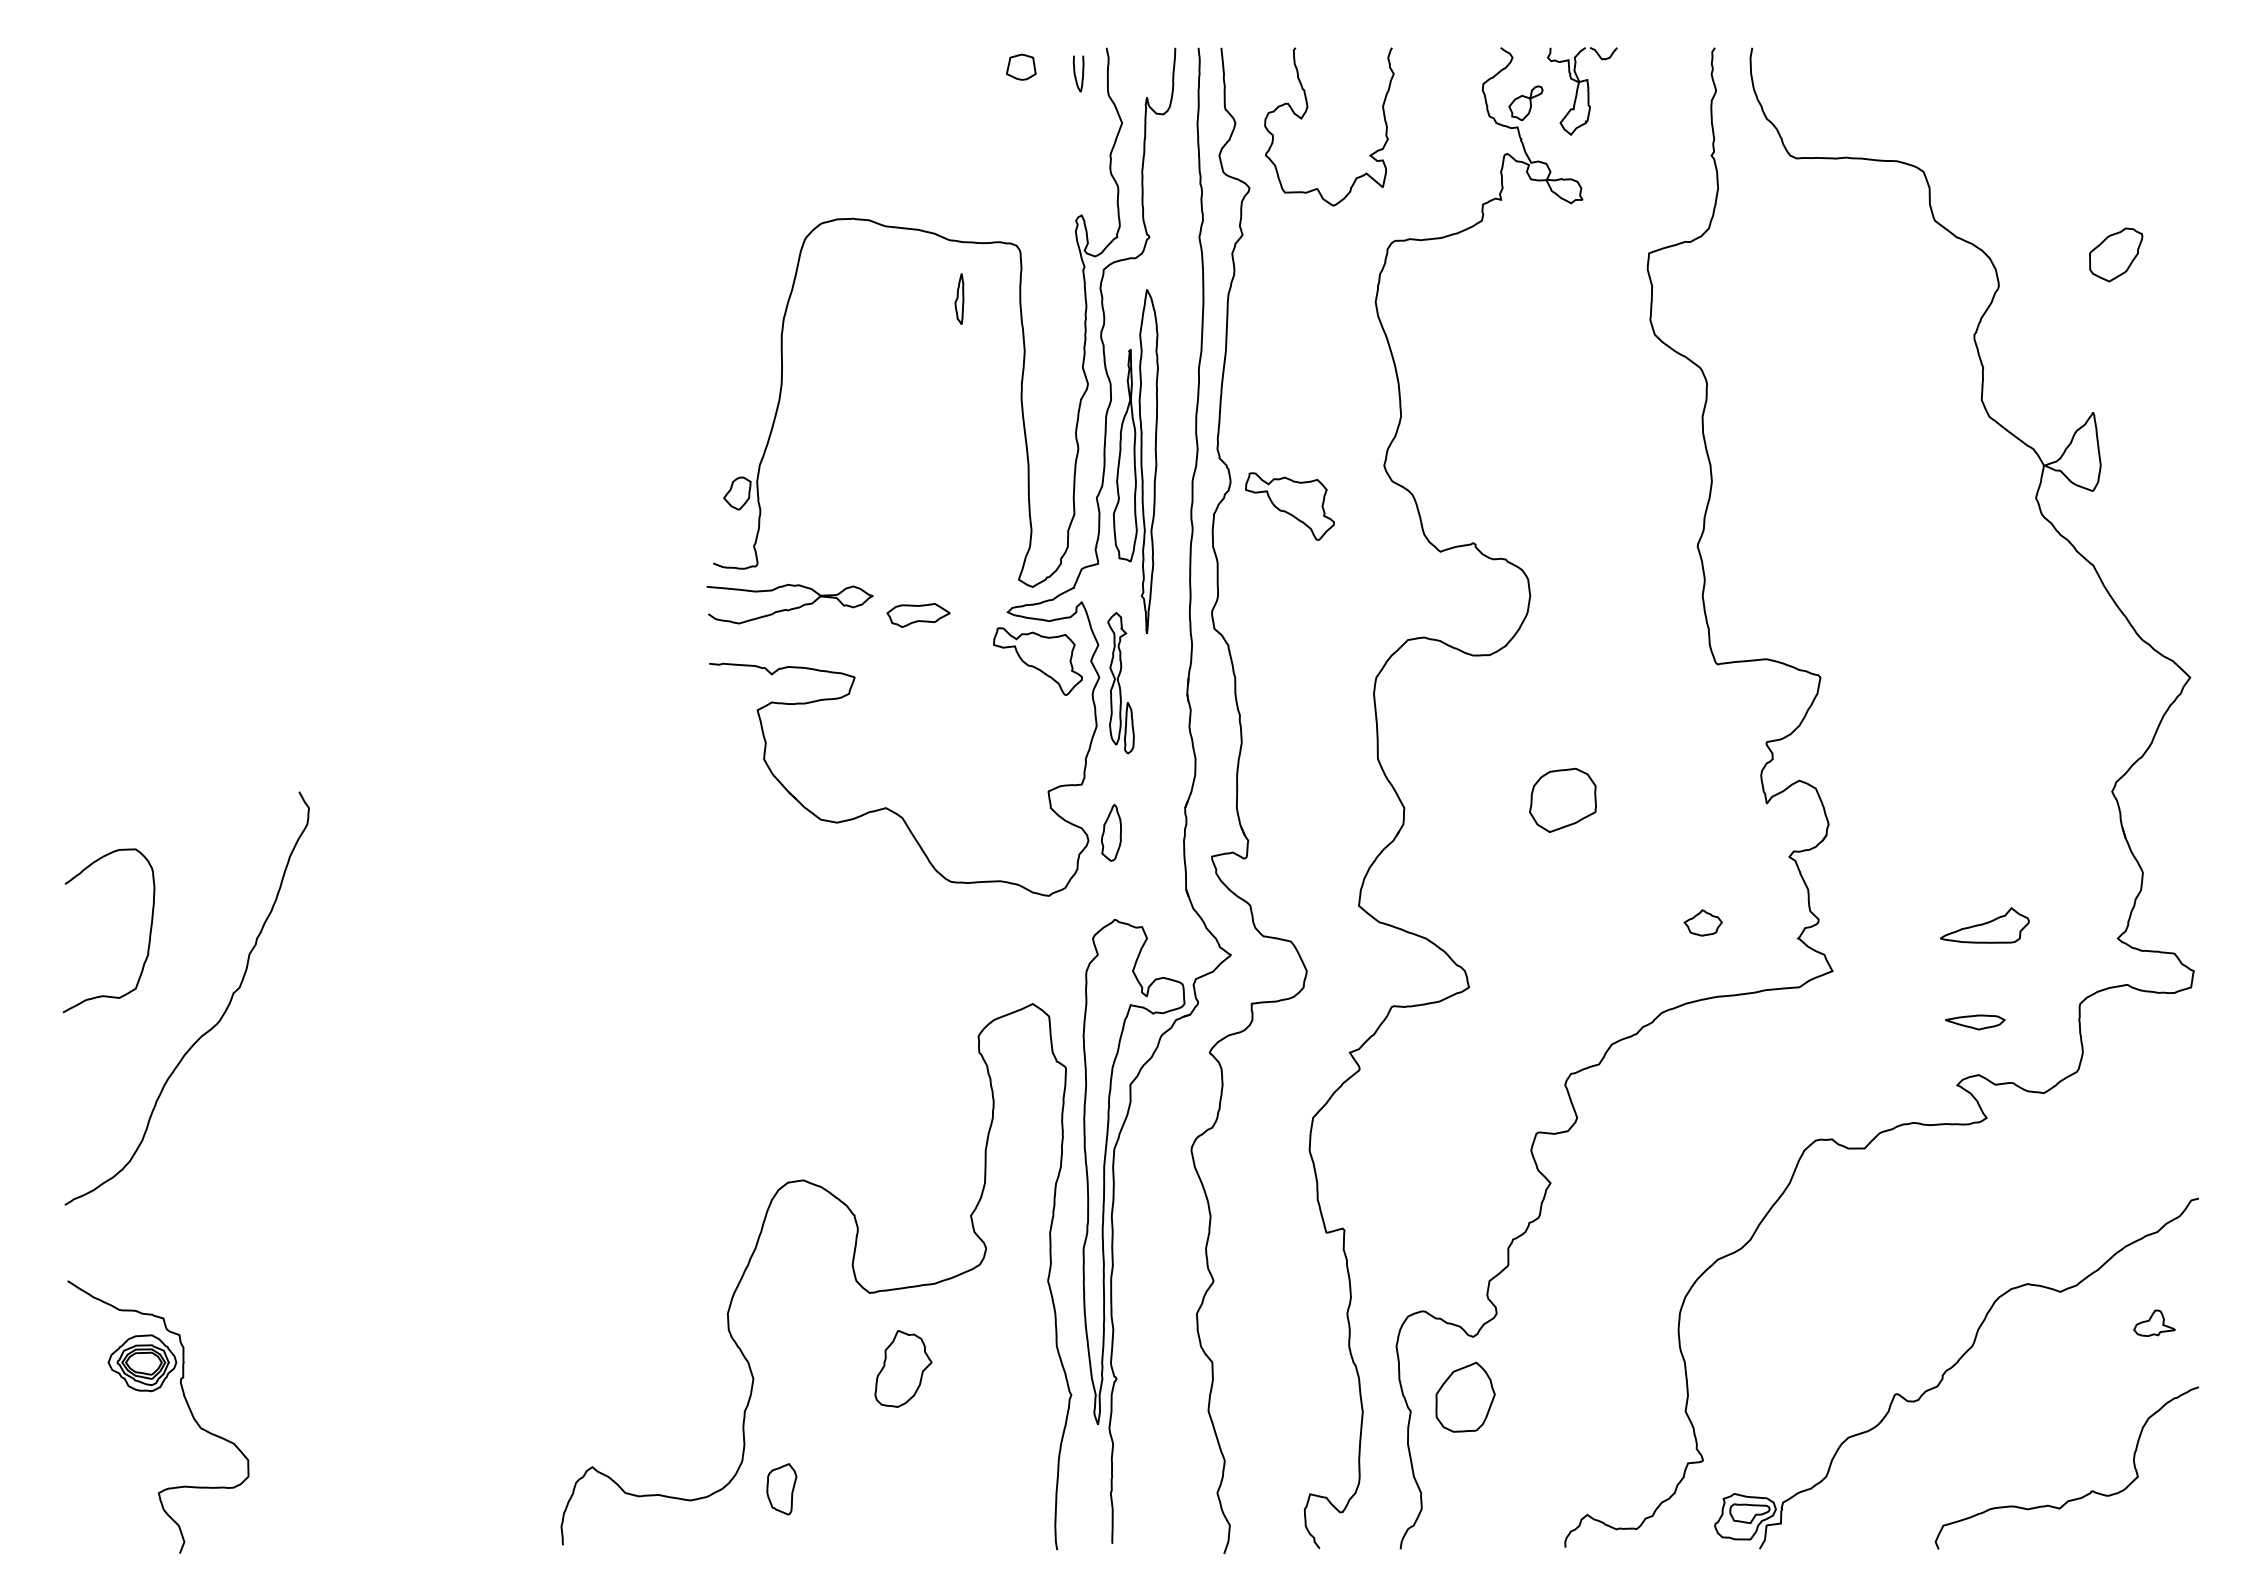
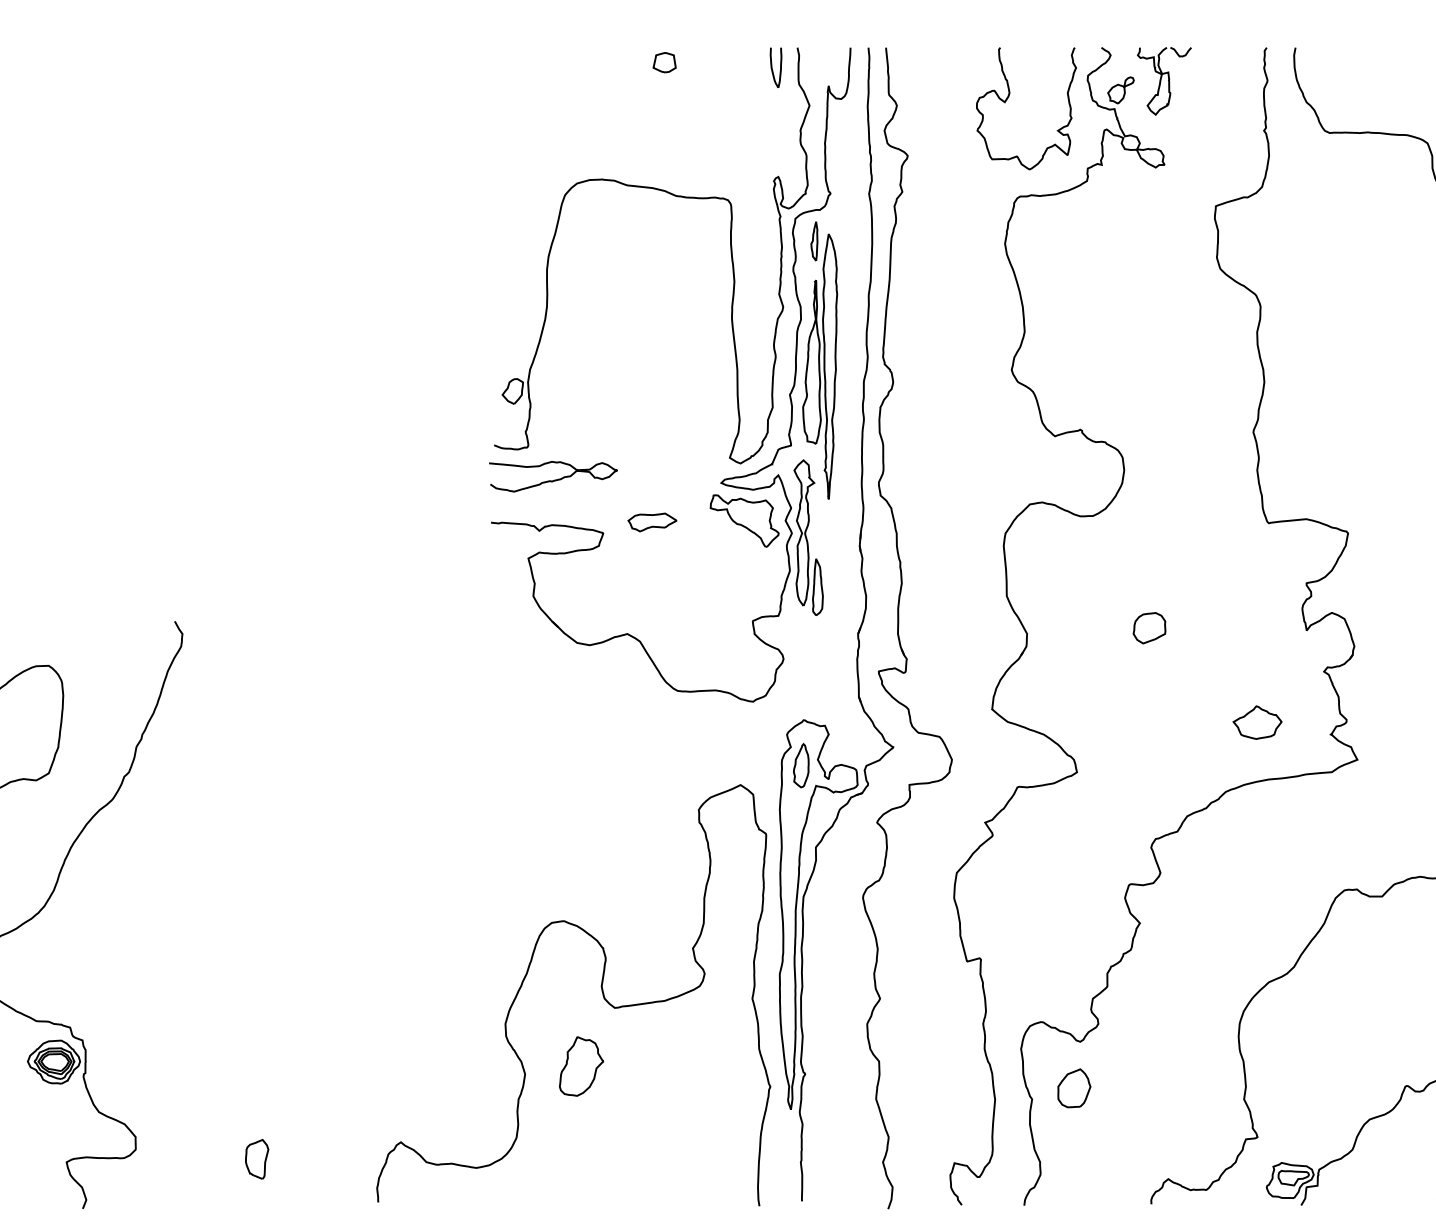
part: (1021, 66) -> (664, 62), moved
part: (1078, 73) -> (775, 67), size x1.43
curve: (1305, 114) -> (1008, 99), moved
part: (959, 298) -> (814, 241), moved
part: (1289, 506) -> (938, 401), removed
part: (918, 615) -> (652, 522), moved
part: (1120, 682) -> (808, 537), size x1.43
part: (1562, 800) -> (1149, 628), size x0.62
part: (1111, 832) -> (801, 765), moved
part: (1703, 922) -> (1257, 722), size x1.67
part: (903, 1368) -> (581, 1066), moved
part: (1465, 1396) -> (1074, 1087), size x0.71
part: (781, 1489) -> (256, 1159), moved

